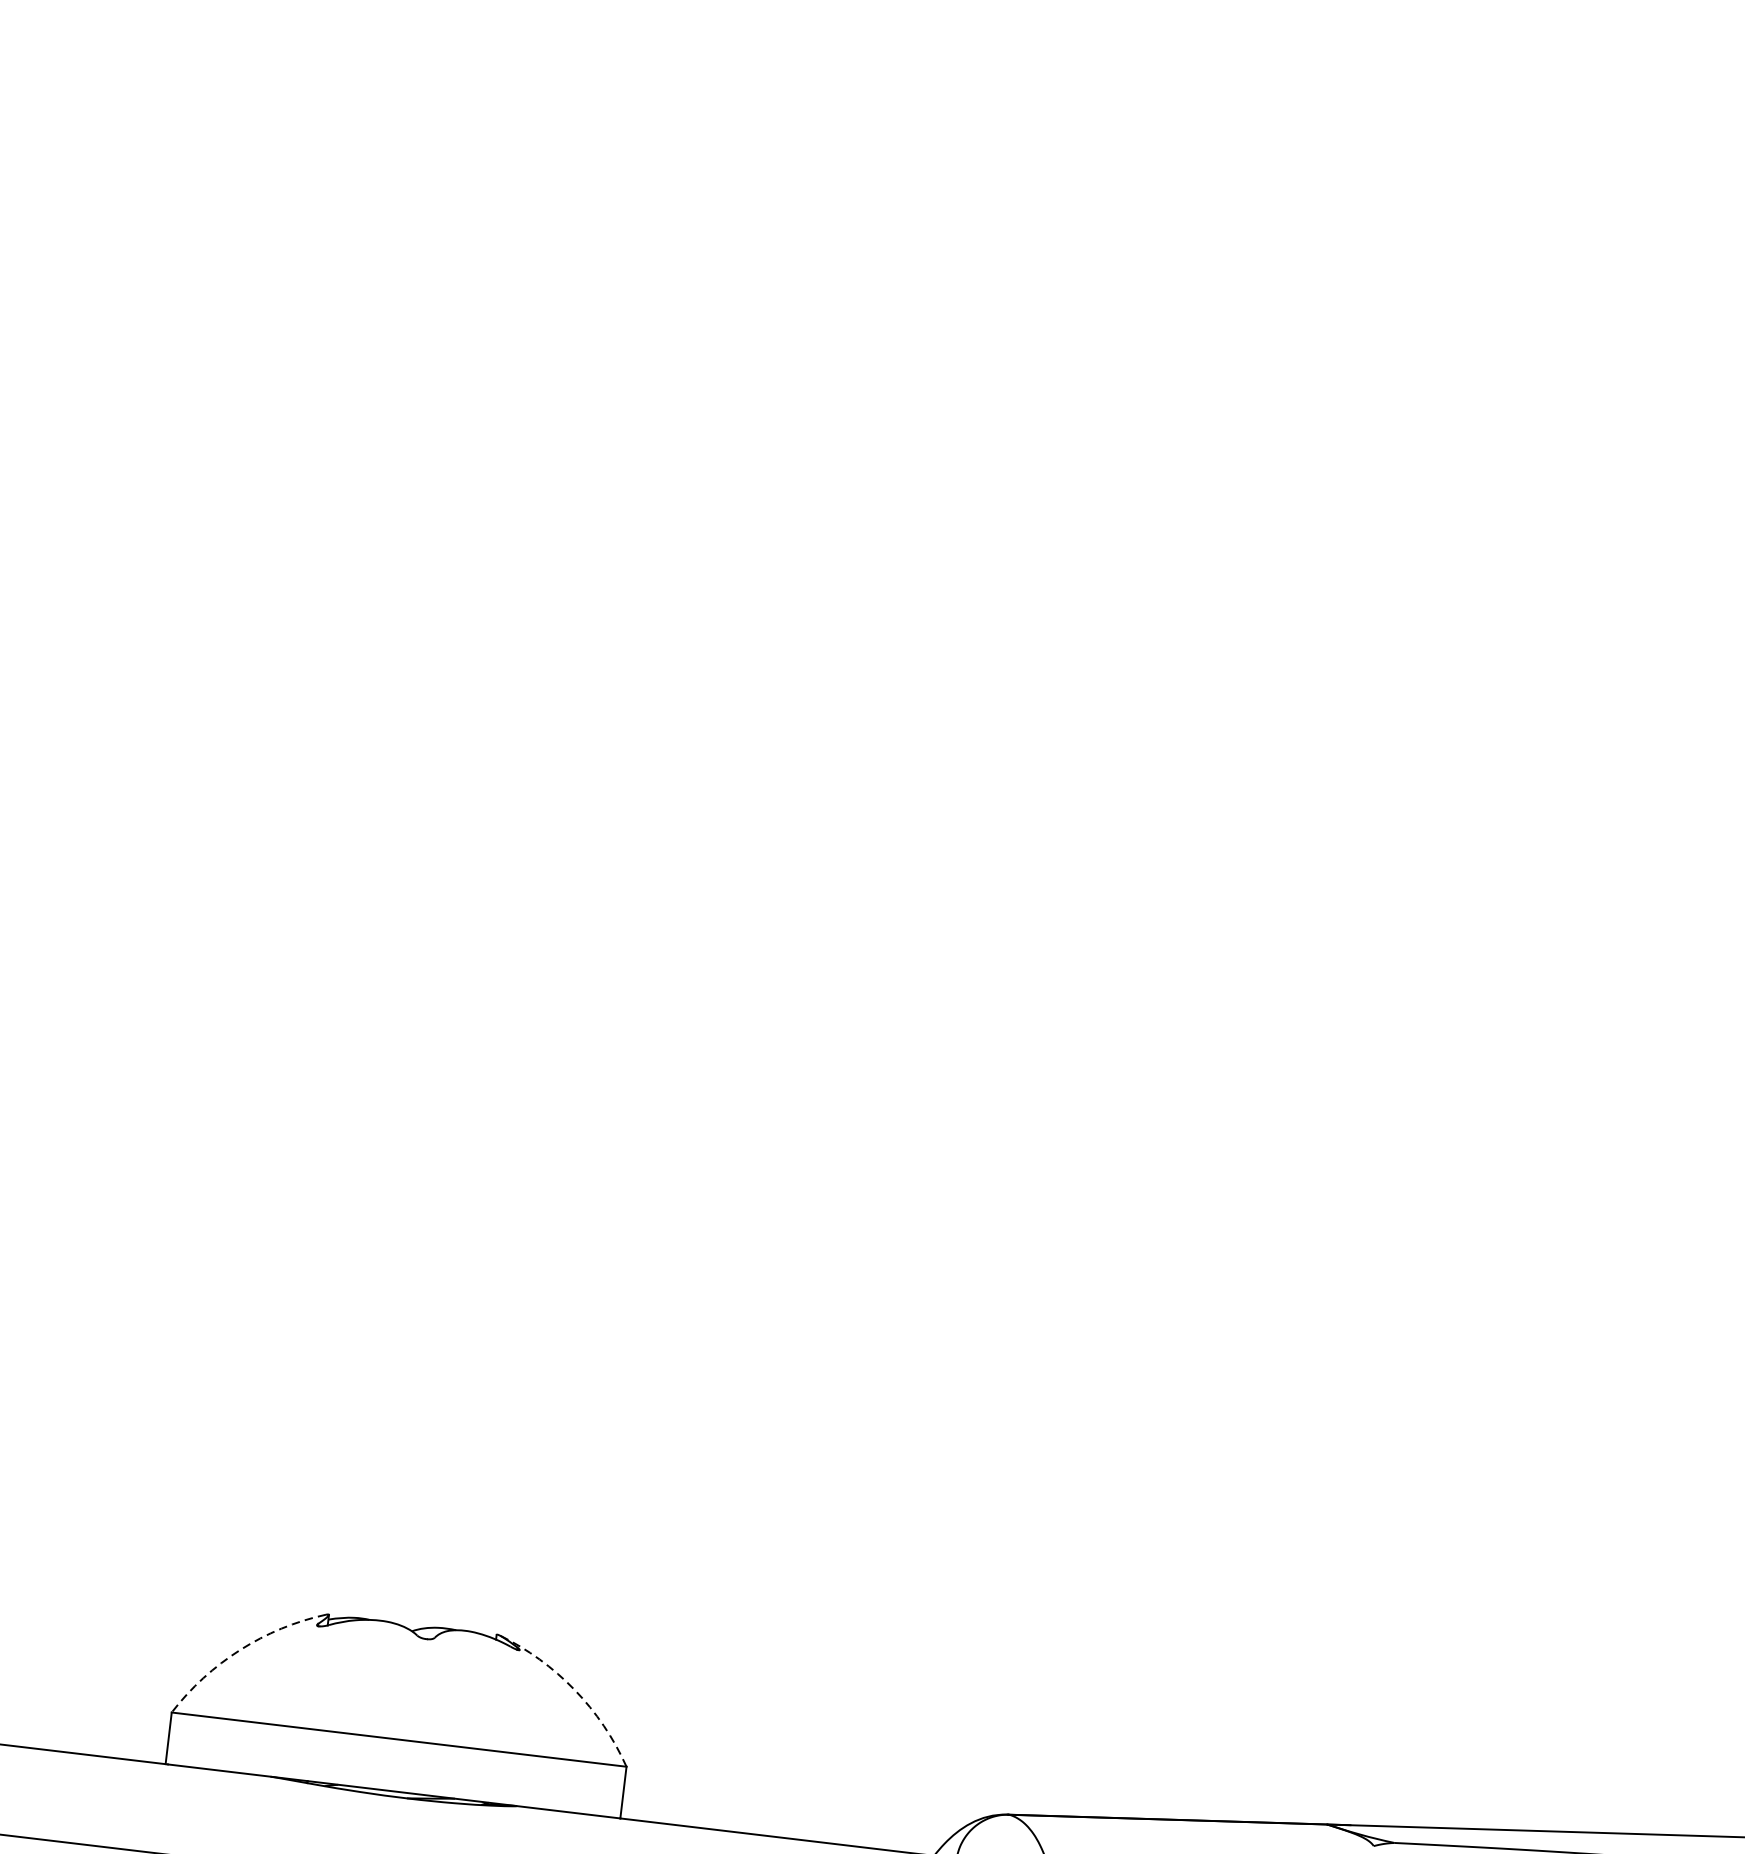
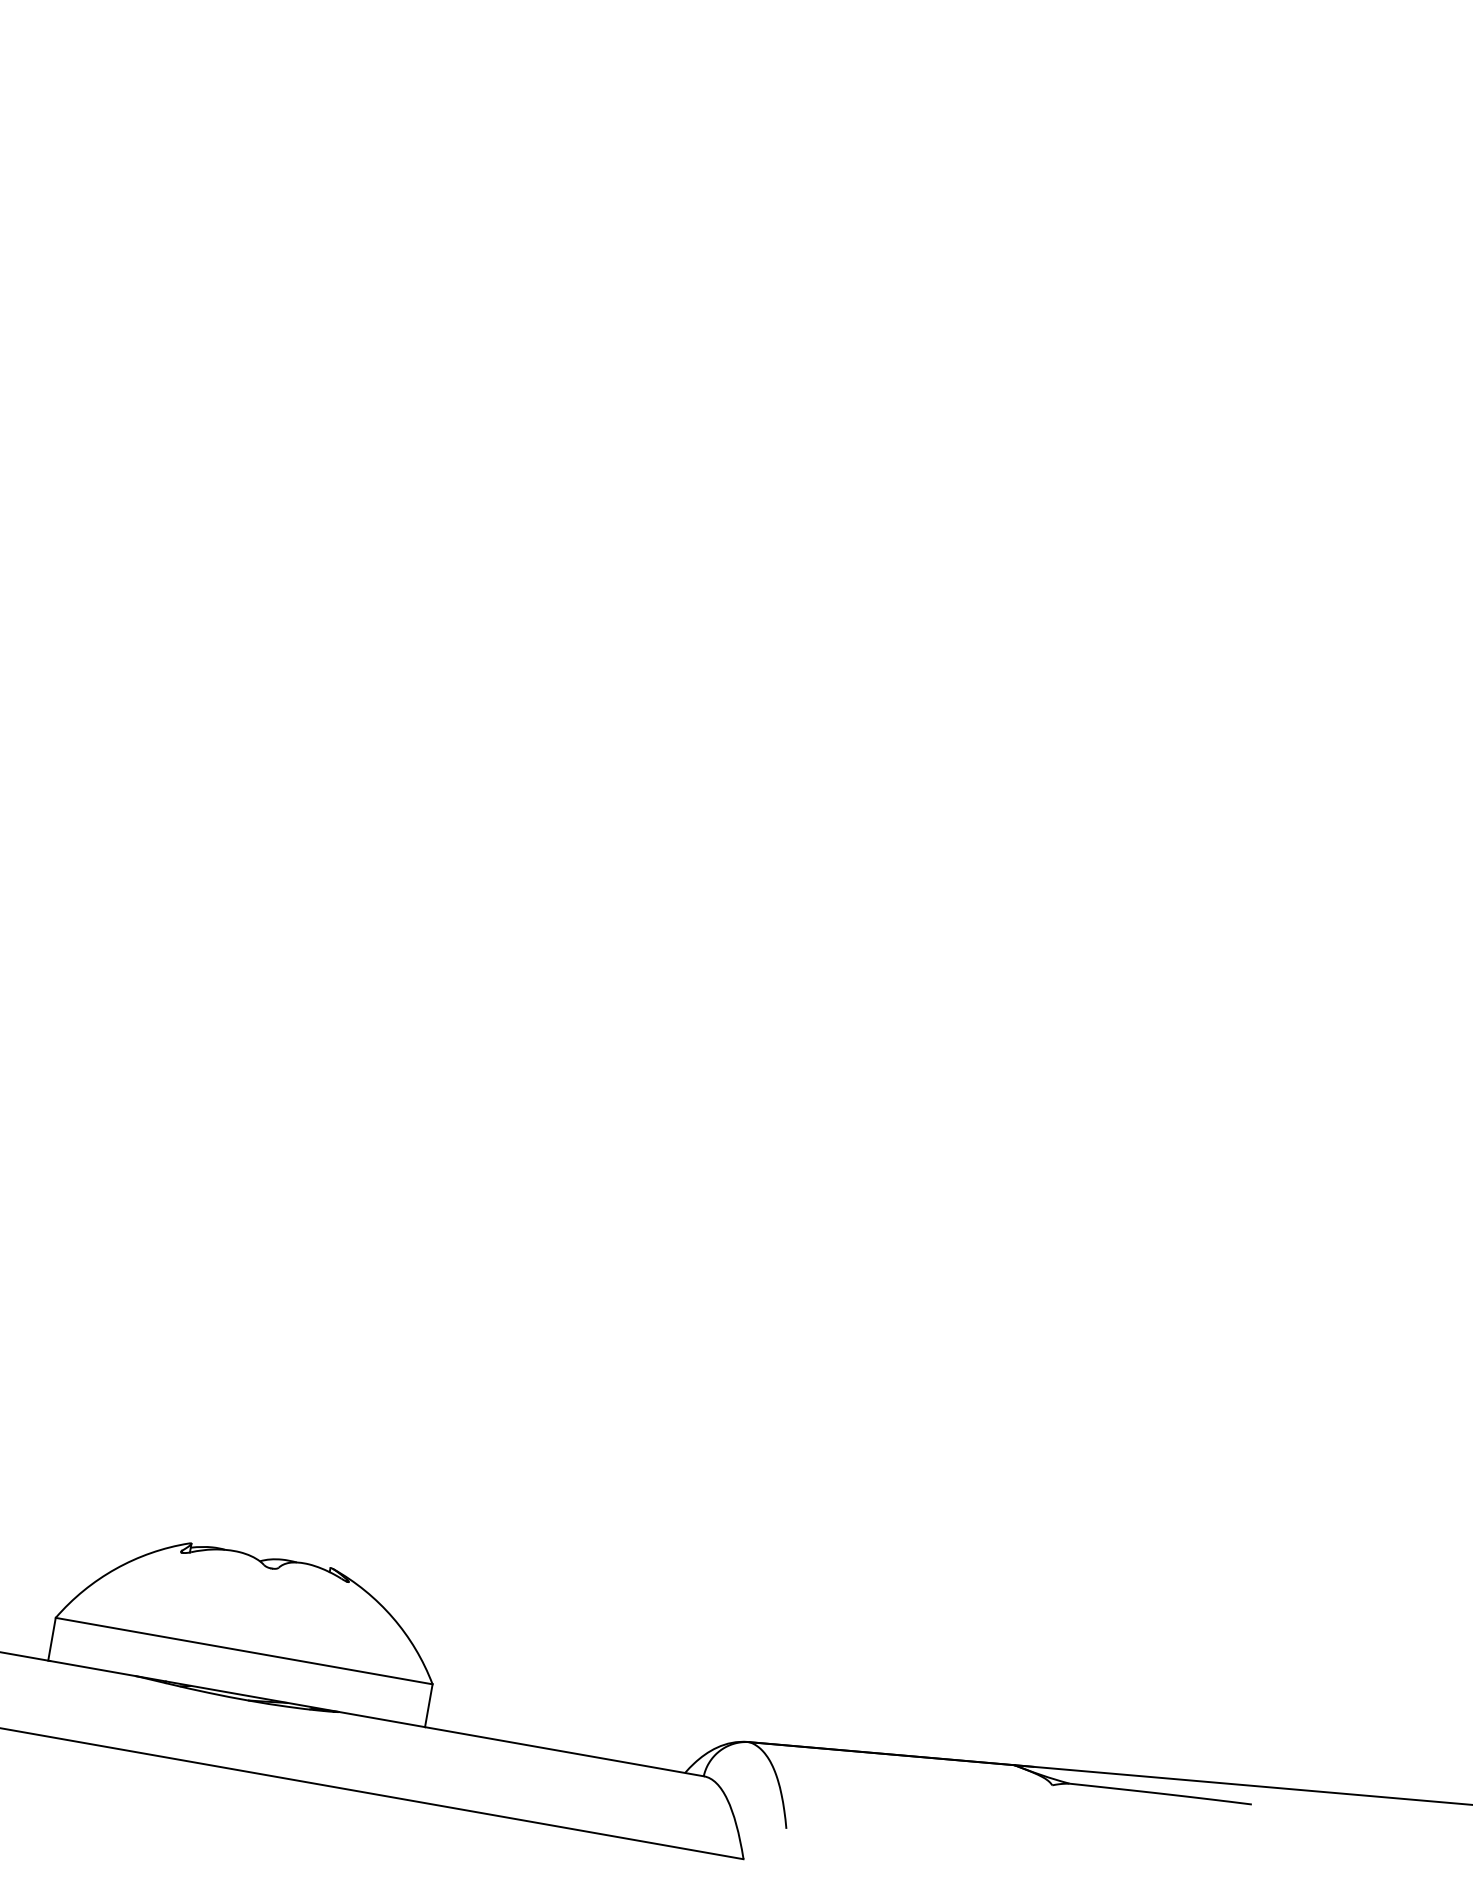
arc: (239, 1649) -> (115, 1568), dashed -> solid
arc: (574, 1689) -> (392, 1617), dashed -> solid

